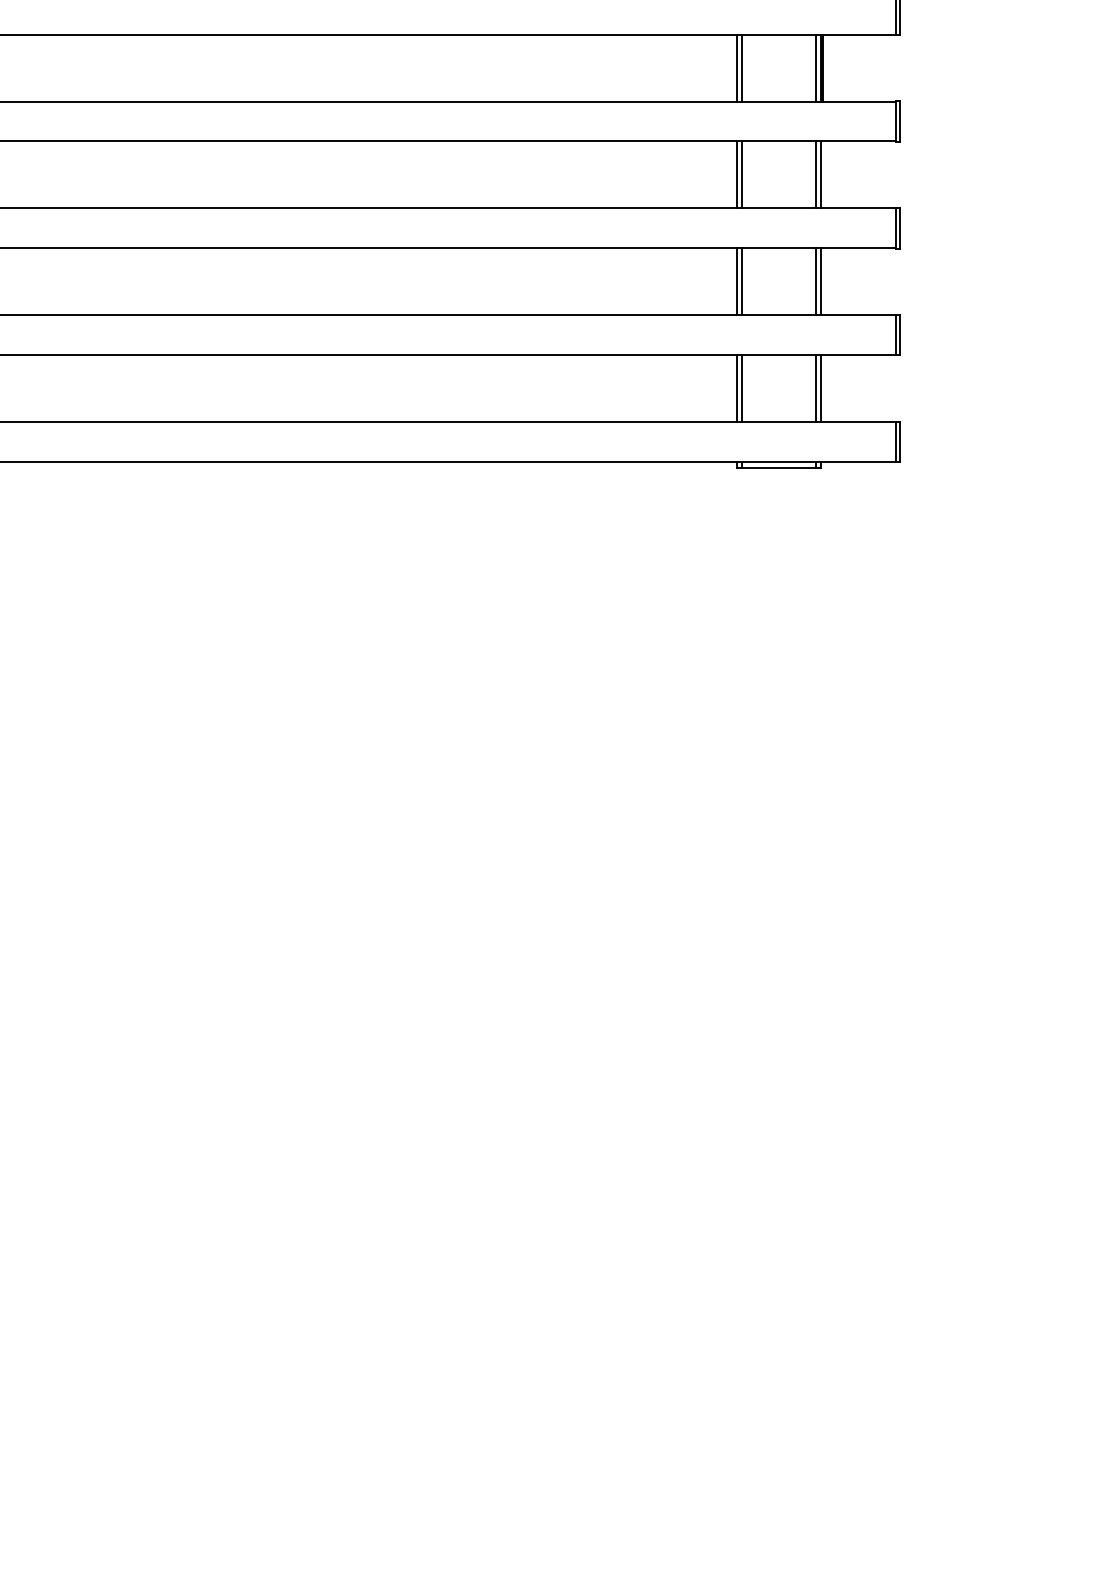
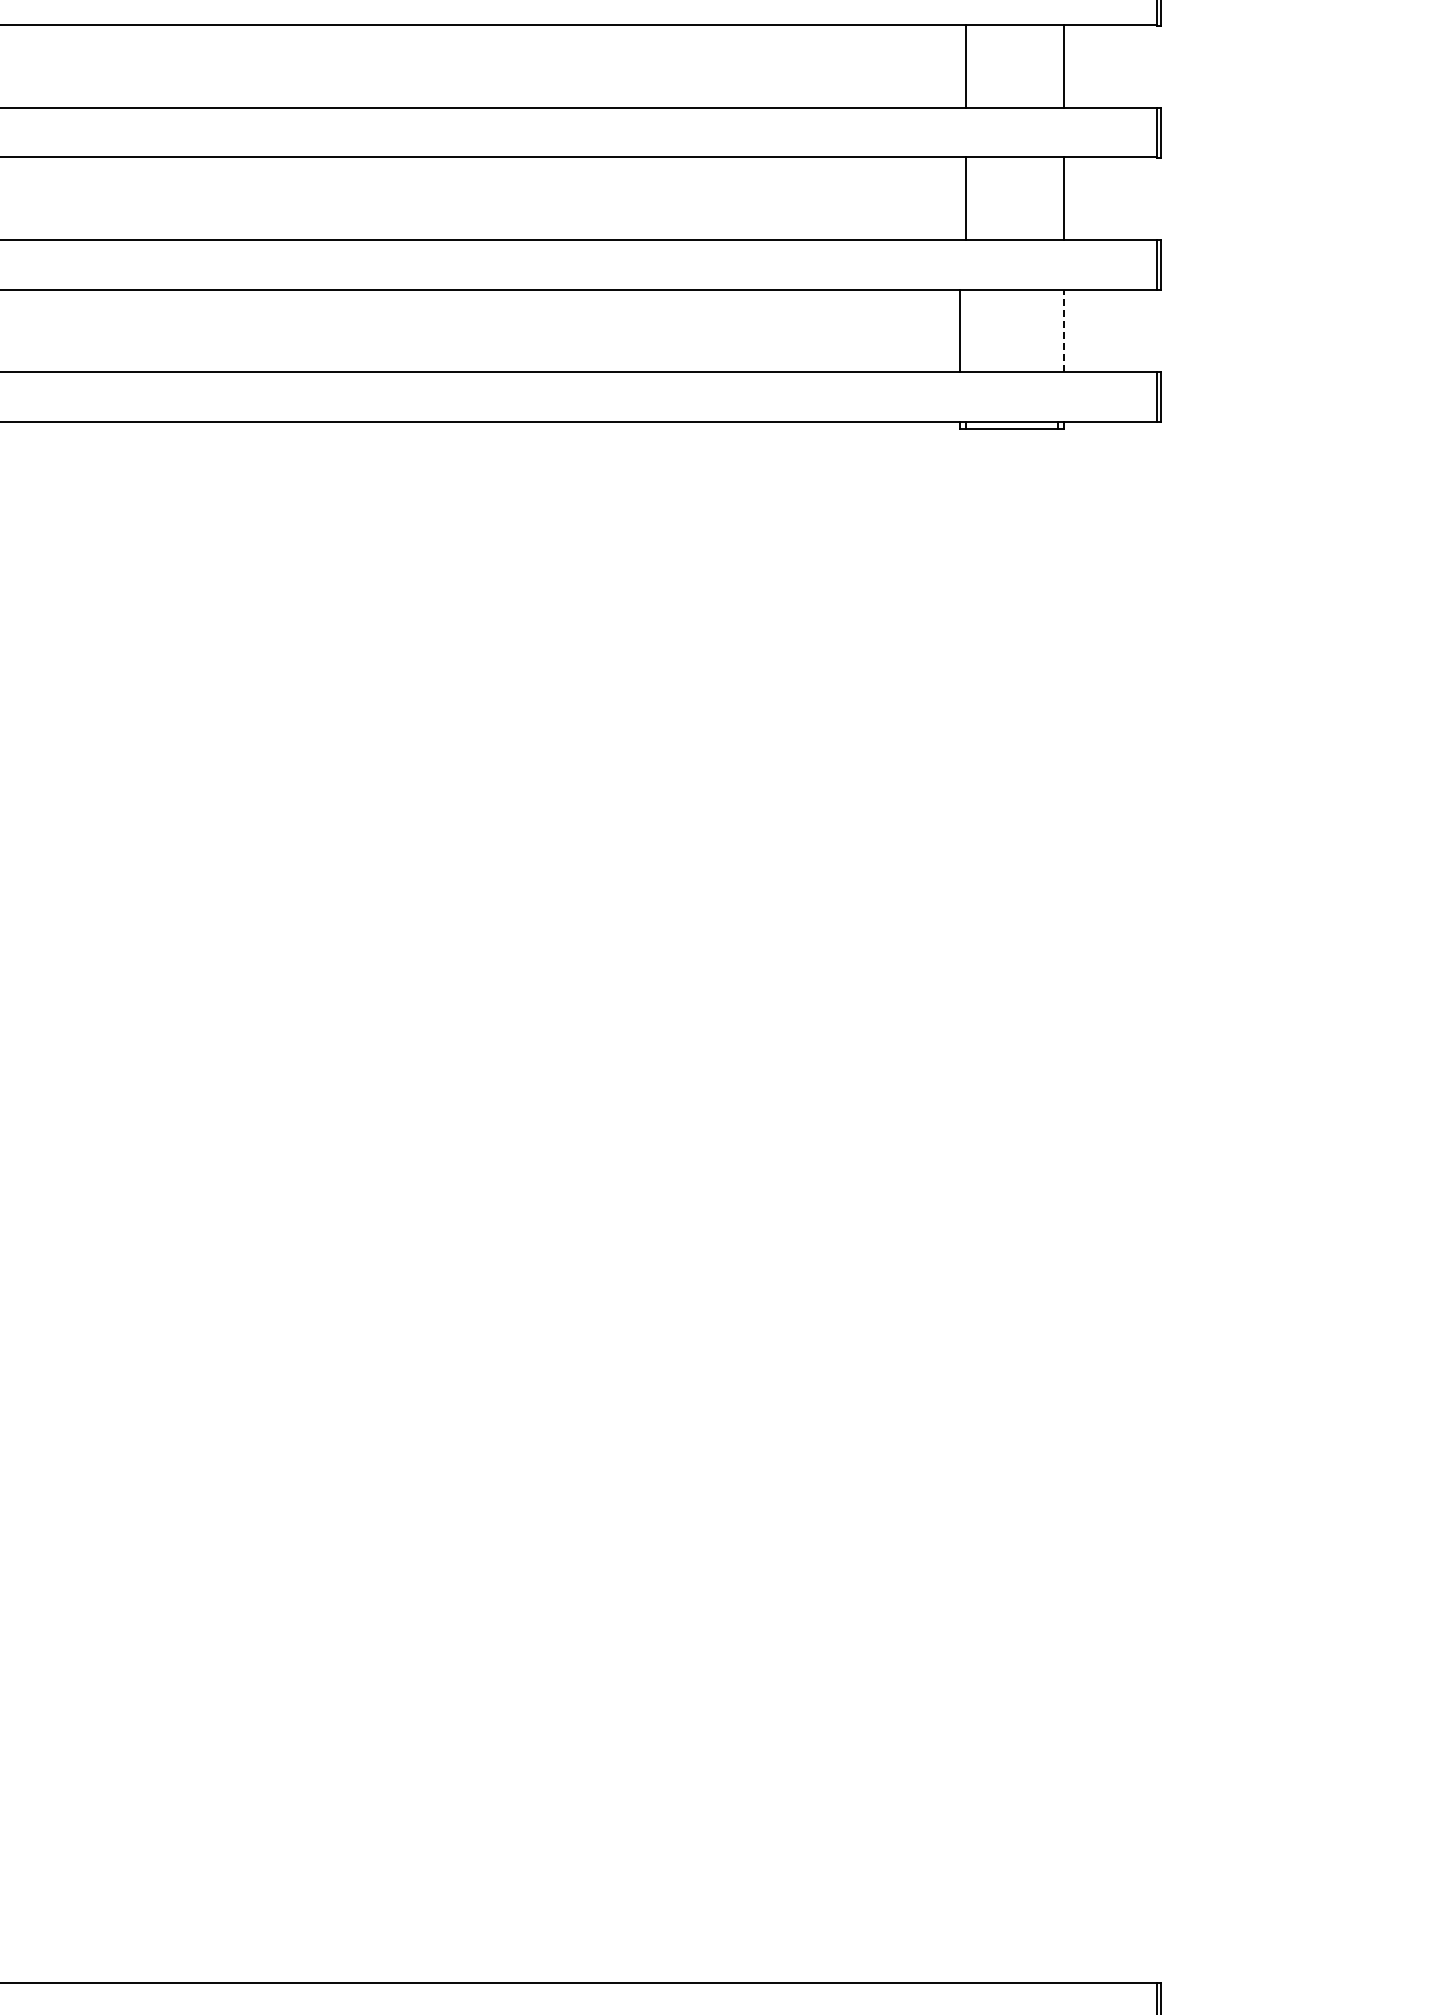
line: (736, 174) -> (959, 66), removed
line: (816, 174) -> (1058, 66), removed
line: (736, 281) -> (959, 198), removed
line: (816, 281) -> (1058, 198), removed
line: (742, 388) -> (966, 330), removed
line: (816, 388) -> (1058, 330), removed
line: (821, 388) -> (1064, 330), solid -> dashed

